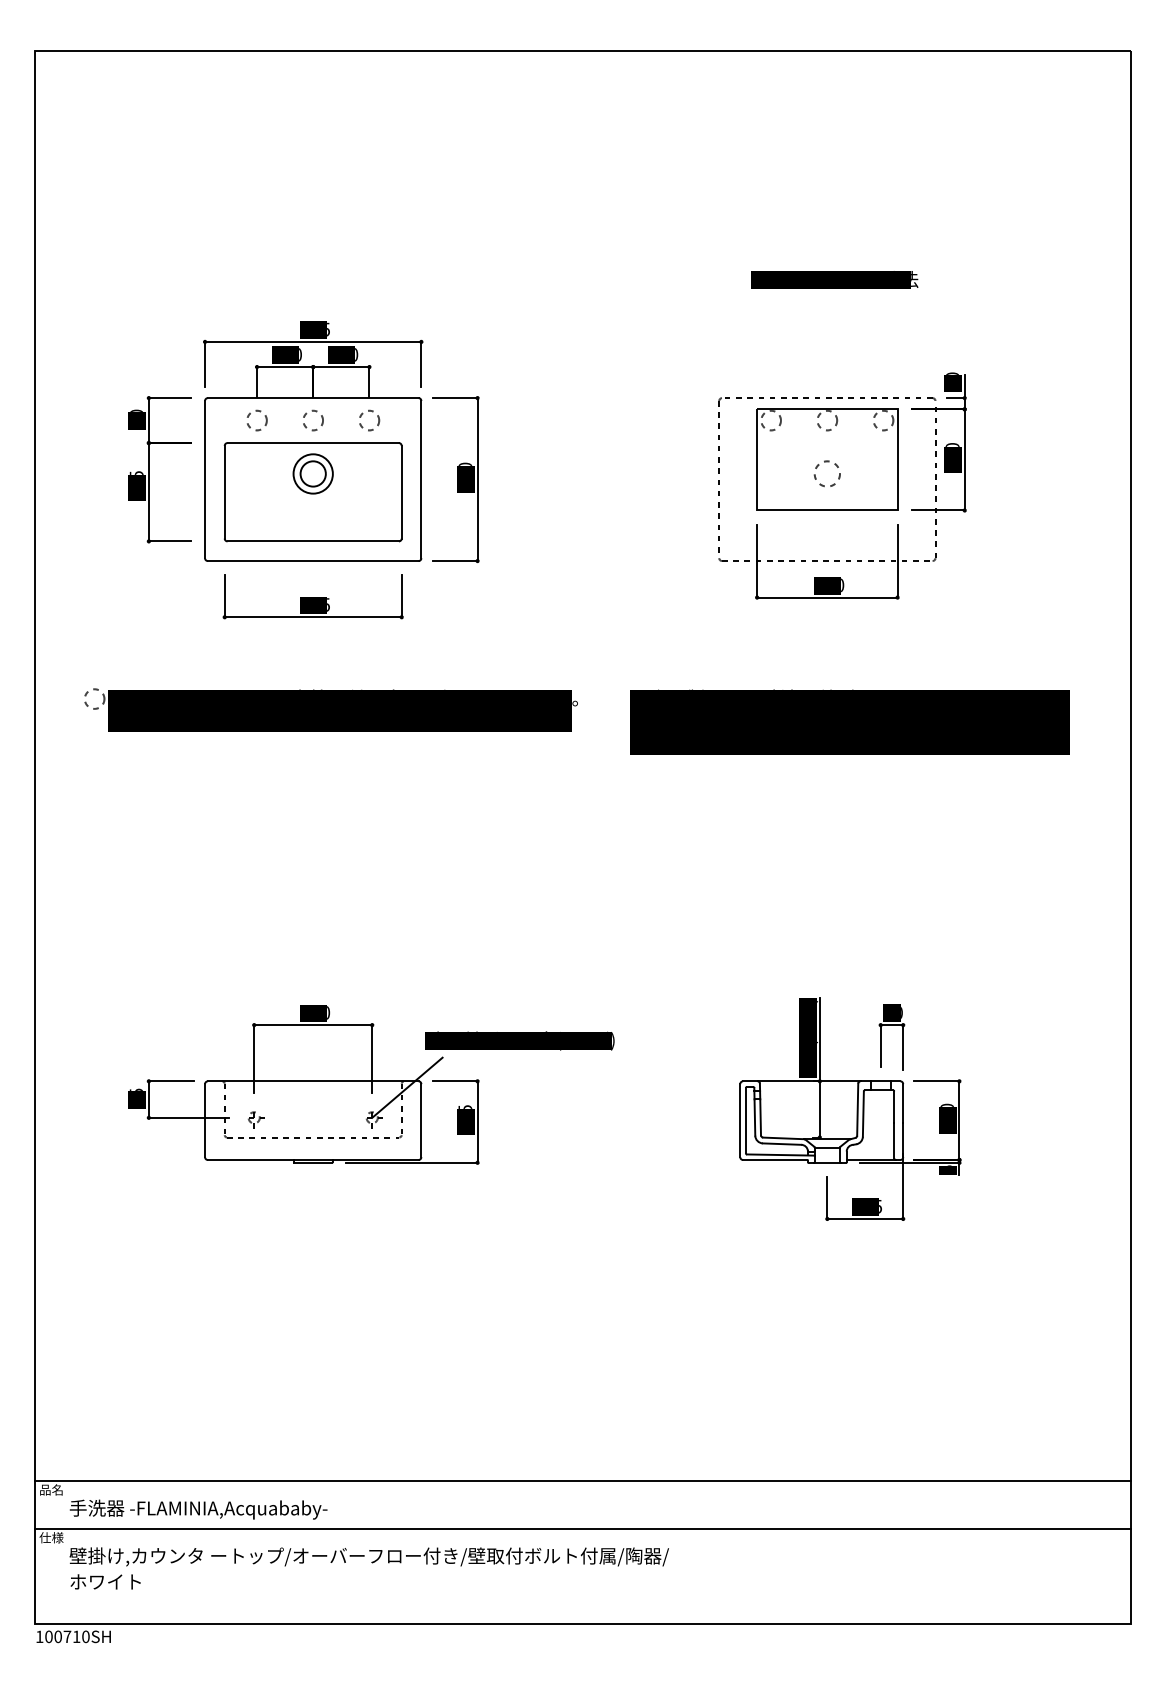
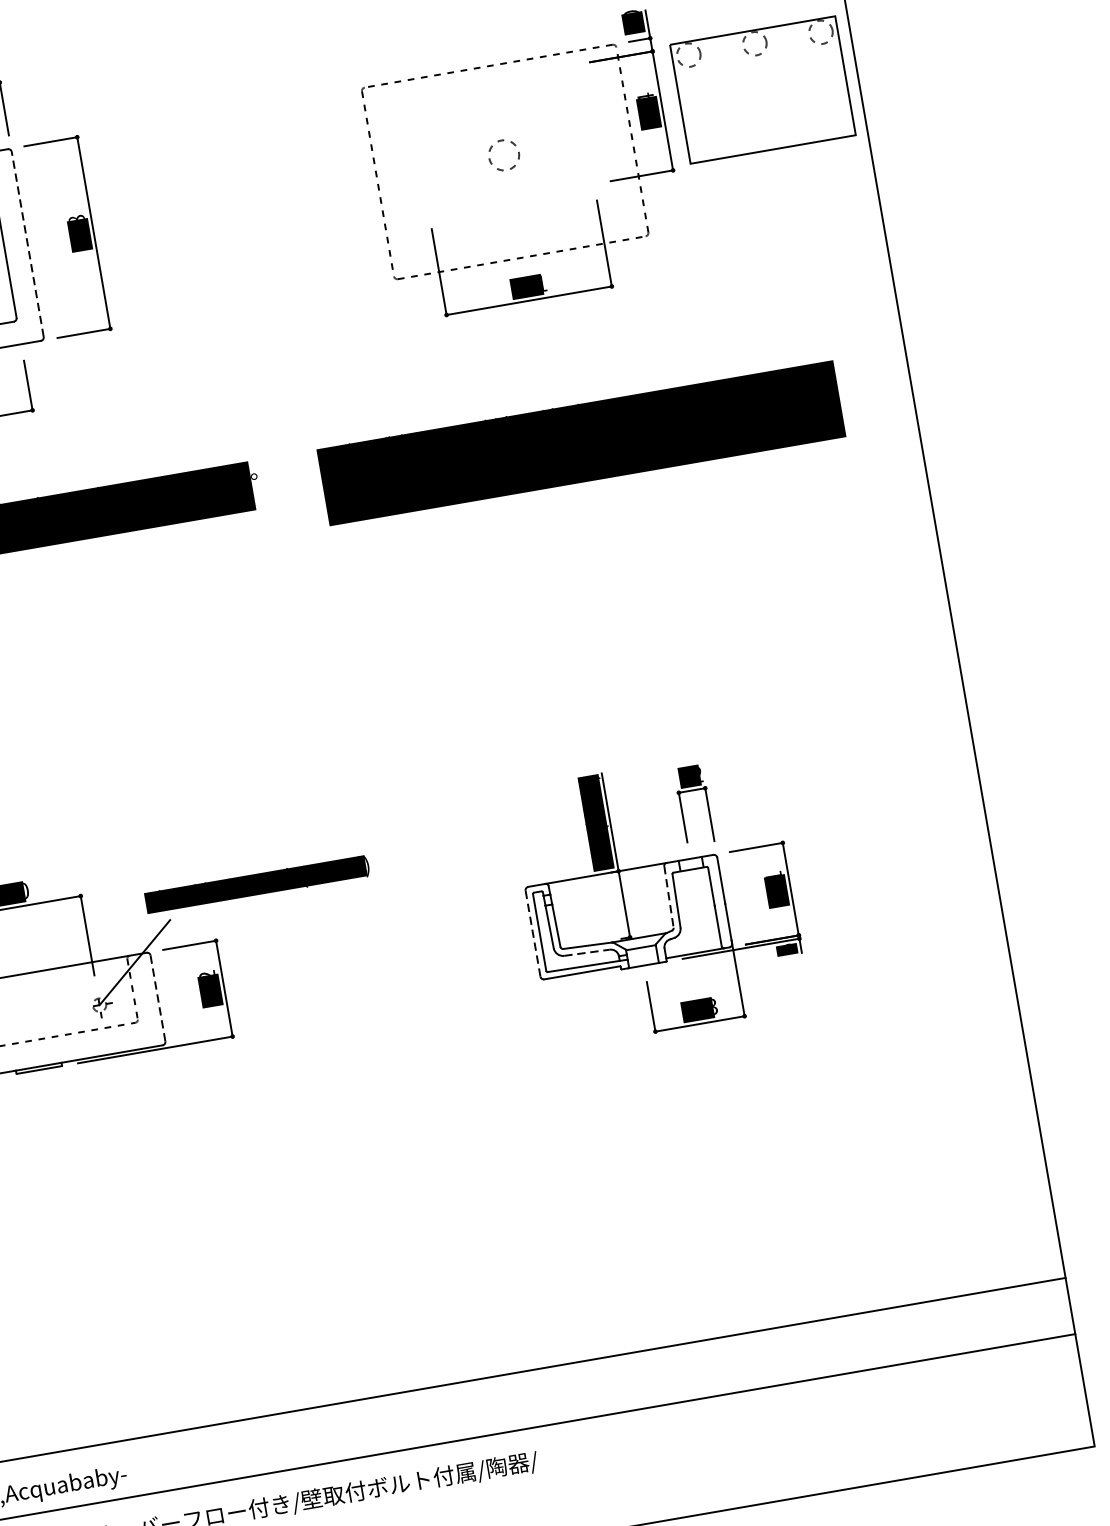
text: (952, 444) -> (645, 95), 180 -> 254
part: (827, 459) -> (763, 89), moved
text: (465, 463) -> (76, 216), 290 -> 298
line: (421, 479) -> (27, 244), solid -> dashed
text: (842, 585) -> (544, 283), 250 -> 251
text: (901, 1013) -> (700, 774), 40 -> 52
text: (947, 1104) -> (773, 872), 140 -> 141
text: (465, 1106) -> (206, 972), 145 -> 152
line: (857, 1110) -> (668, 897), solid -> dashed
line: (421, 1120) -> (158, 998), solid -> dashed
line: (740, 1120) -> (533, 933), solid -> dashed
line: (782, 1144) -> (587, 953), solid -> dashed
text: (880, 1206) -> (715, 1006), 135 -> 133

